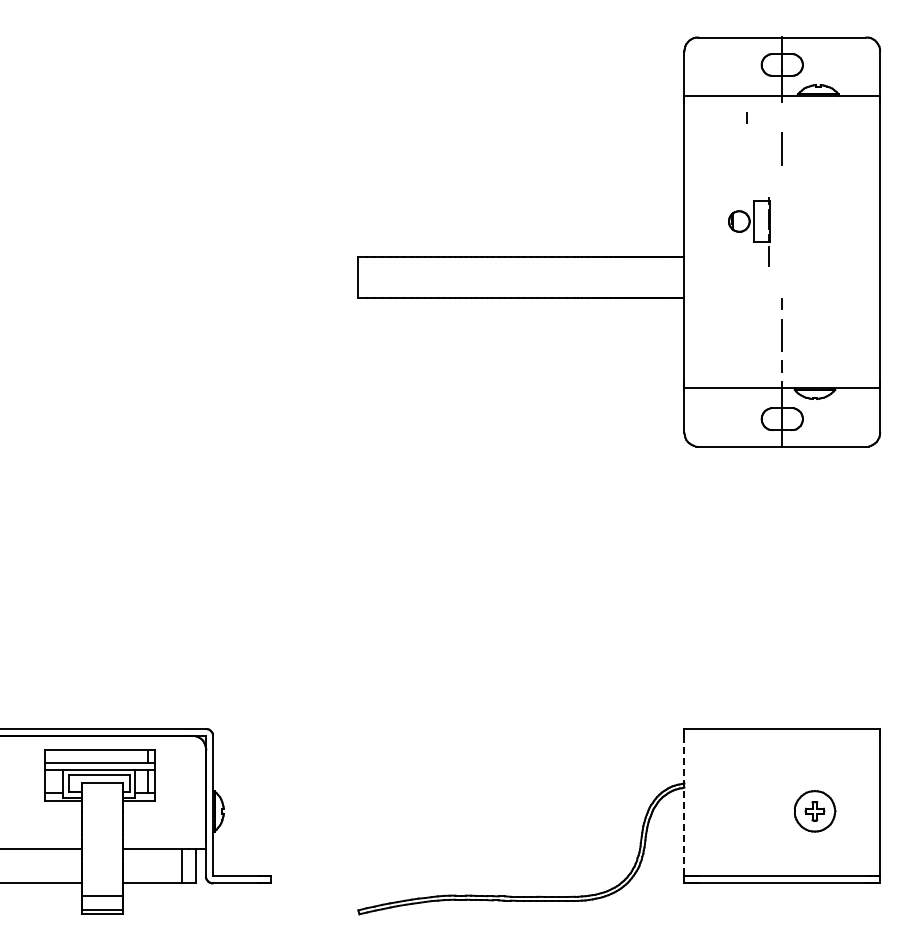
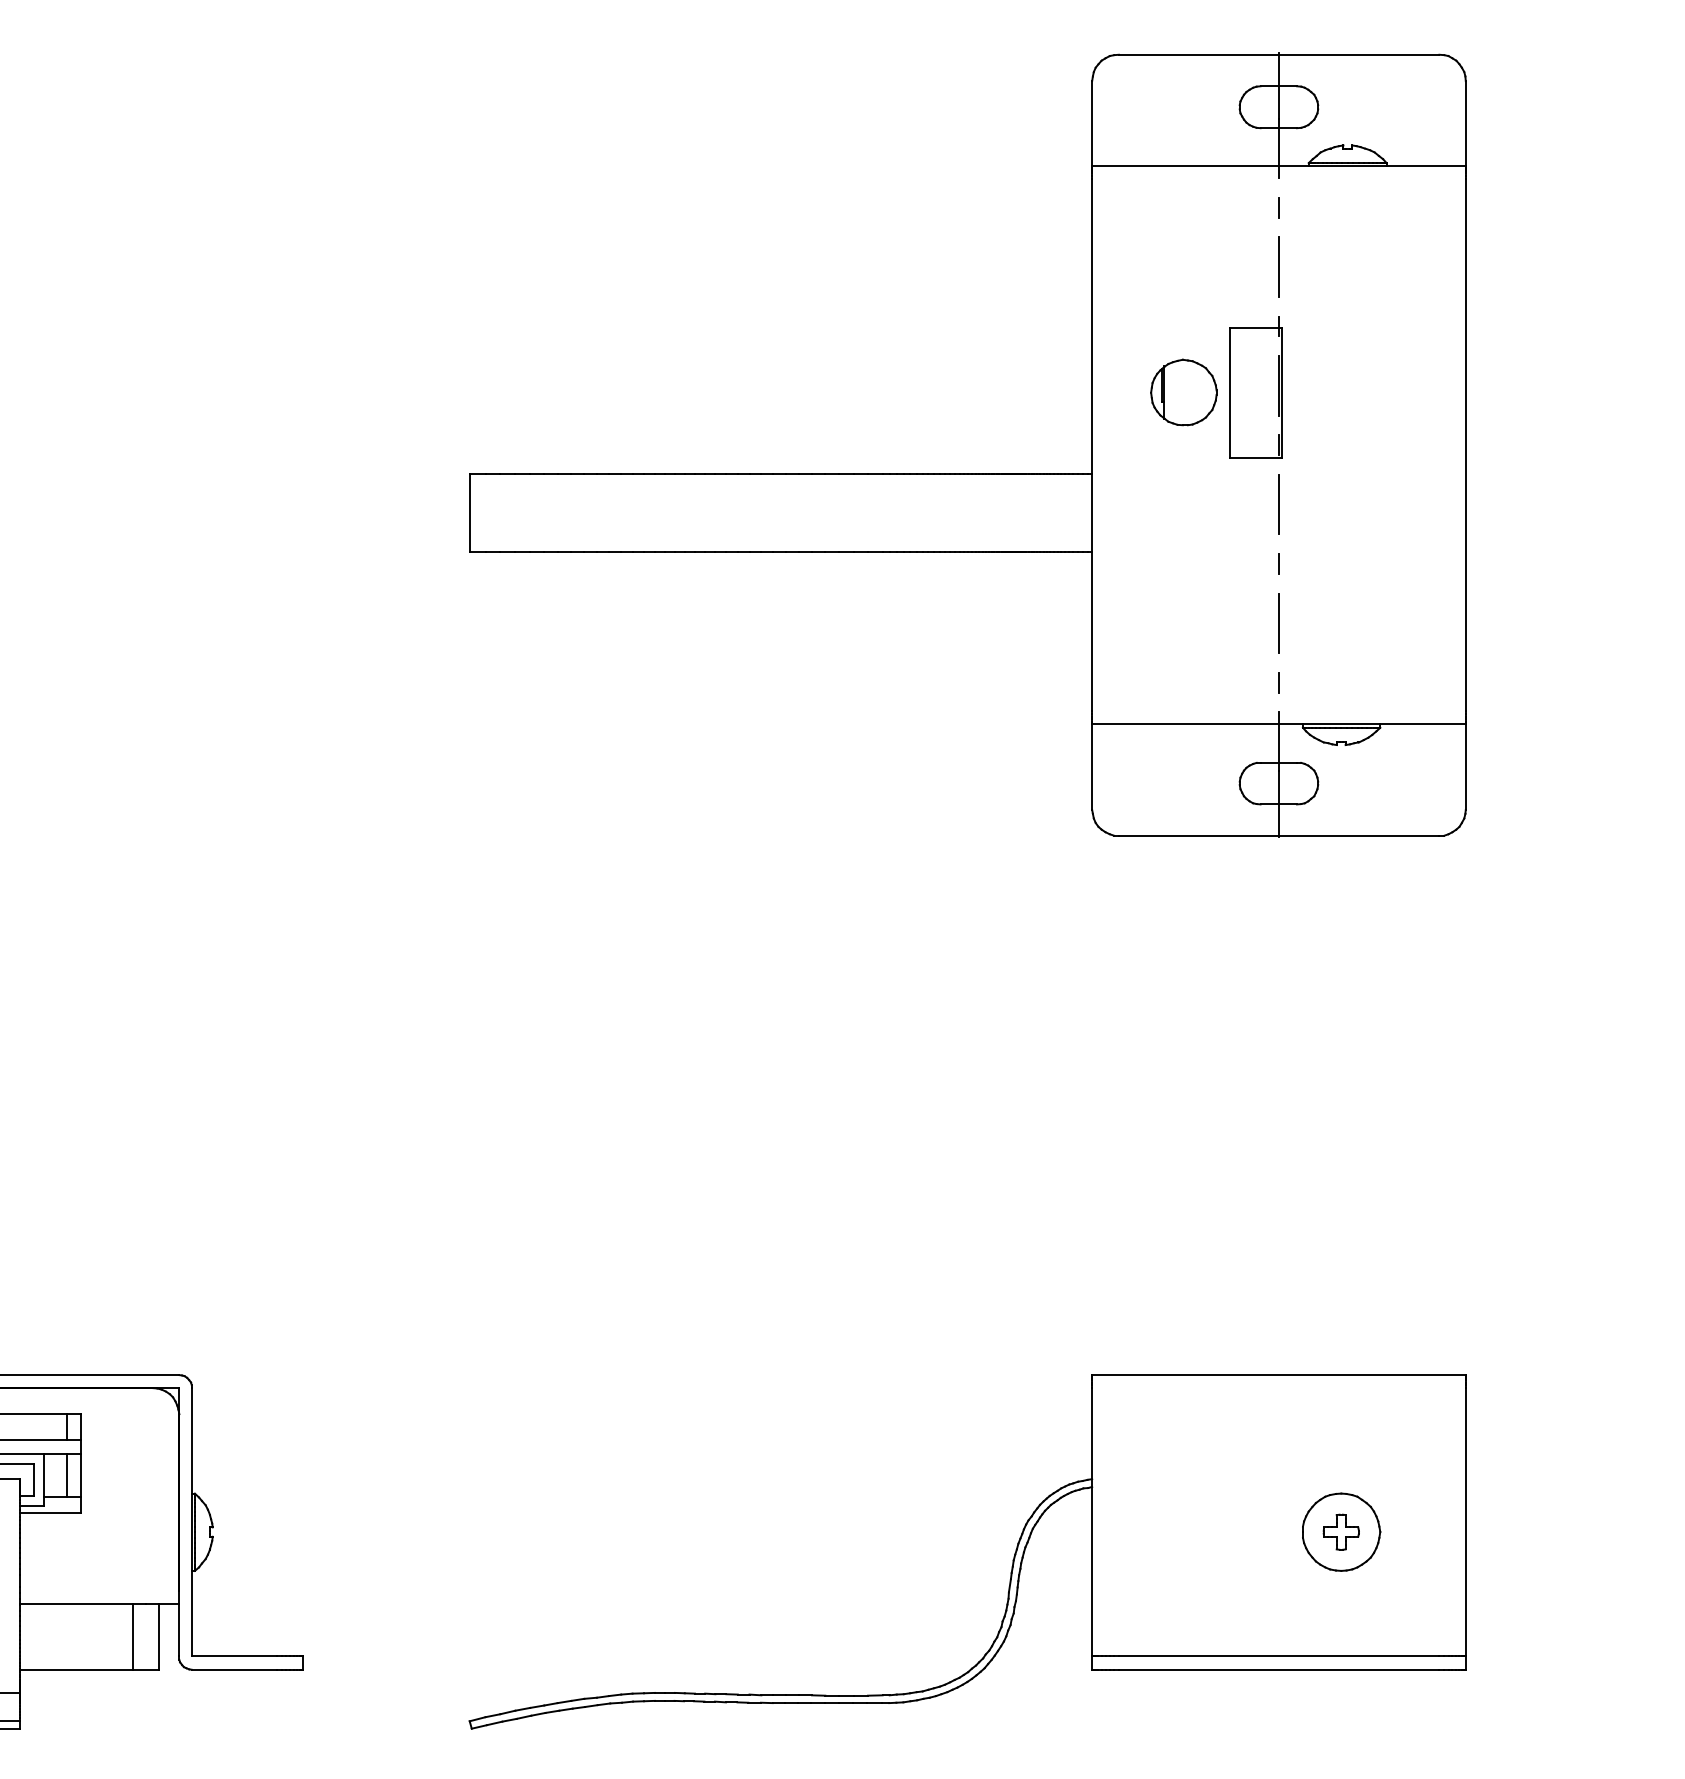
line: (746, 117) -> (1277, 207), moved
part: (749, 231) -> (1216, 425), size x1.67
line: (684, 806) -> (1092, 1522), dashed -> solid

